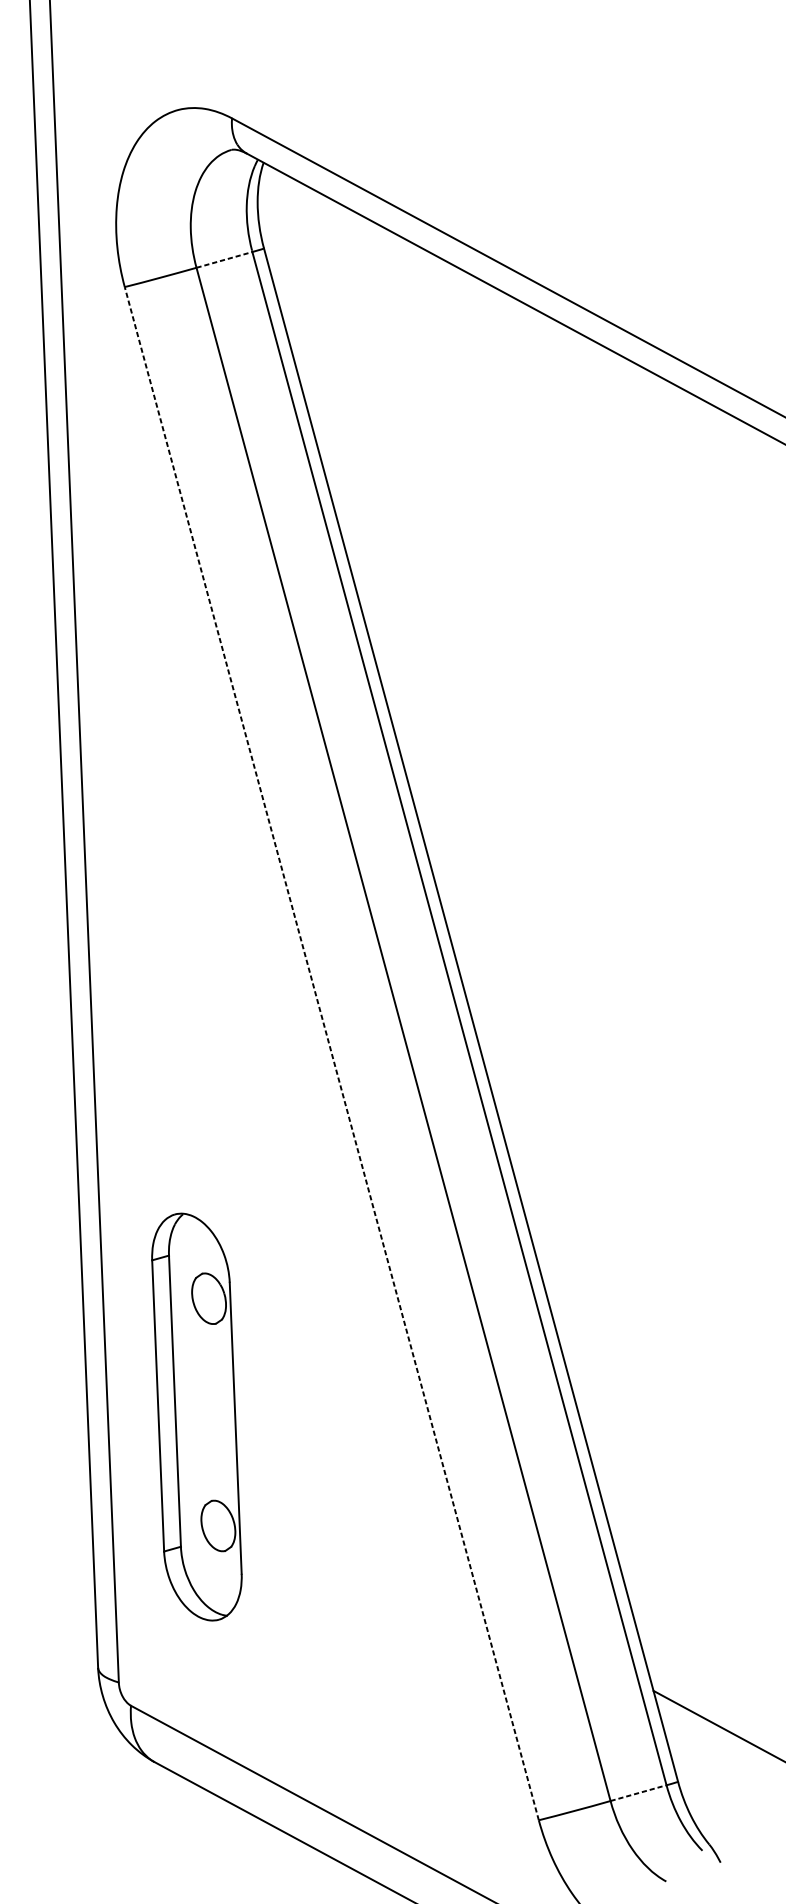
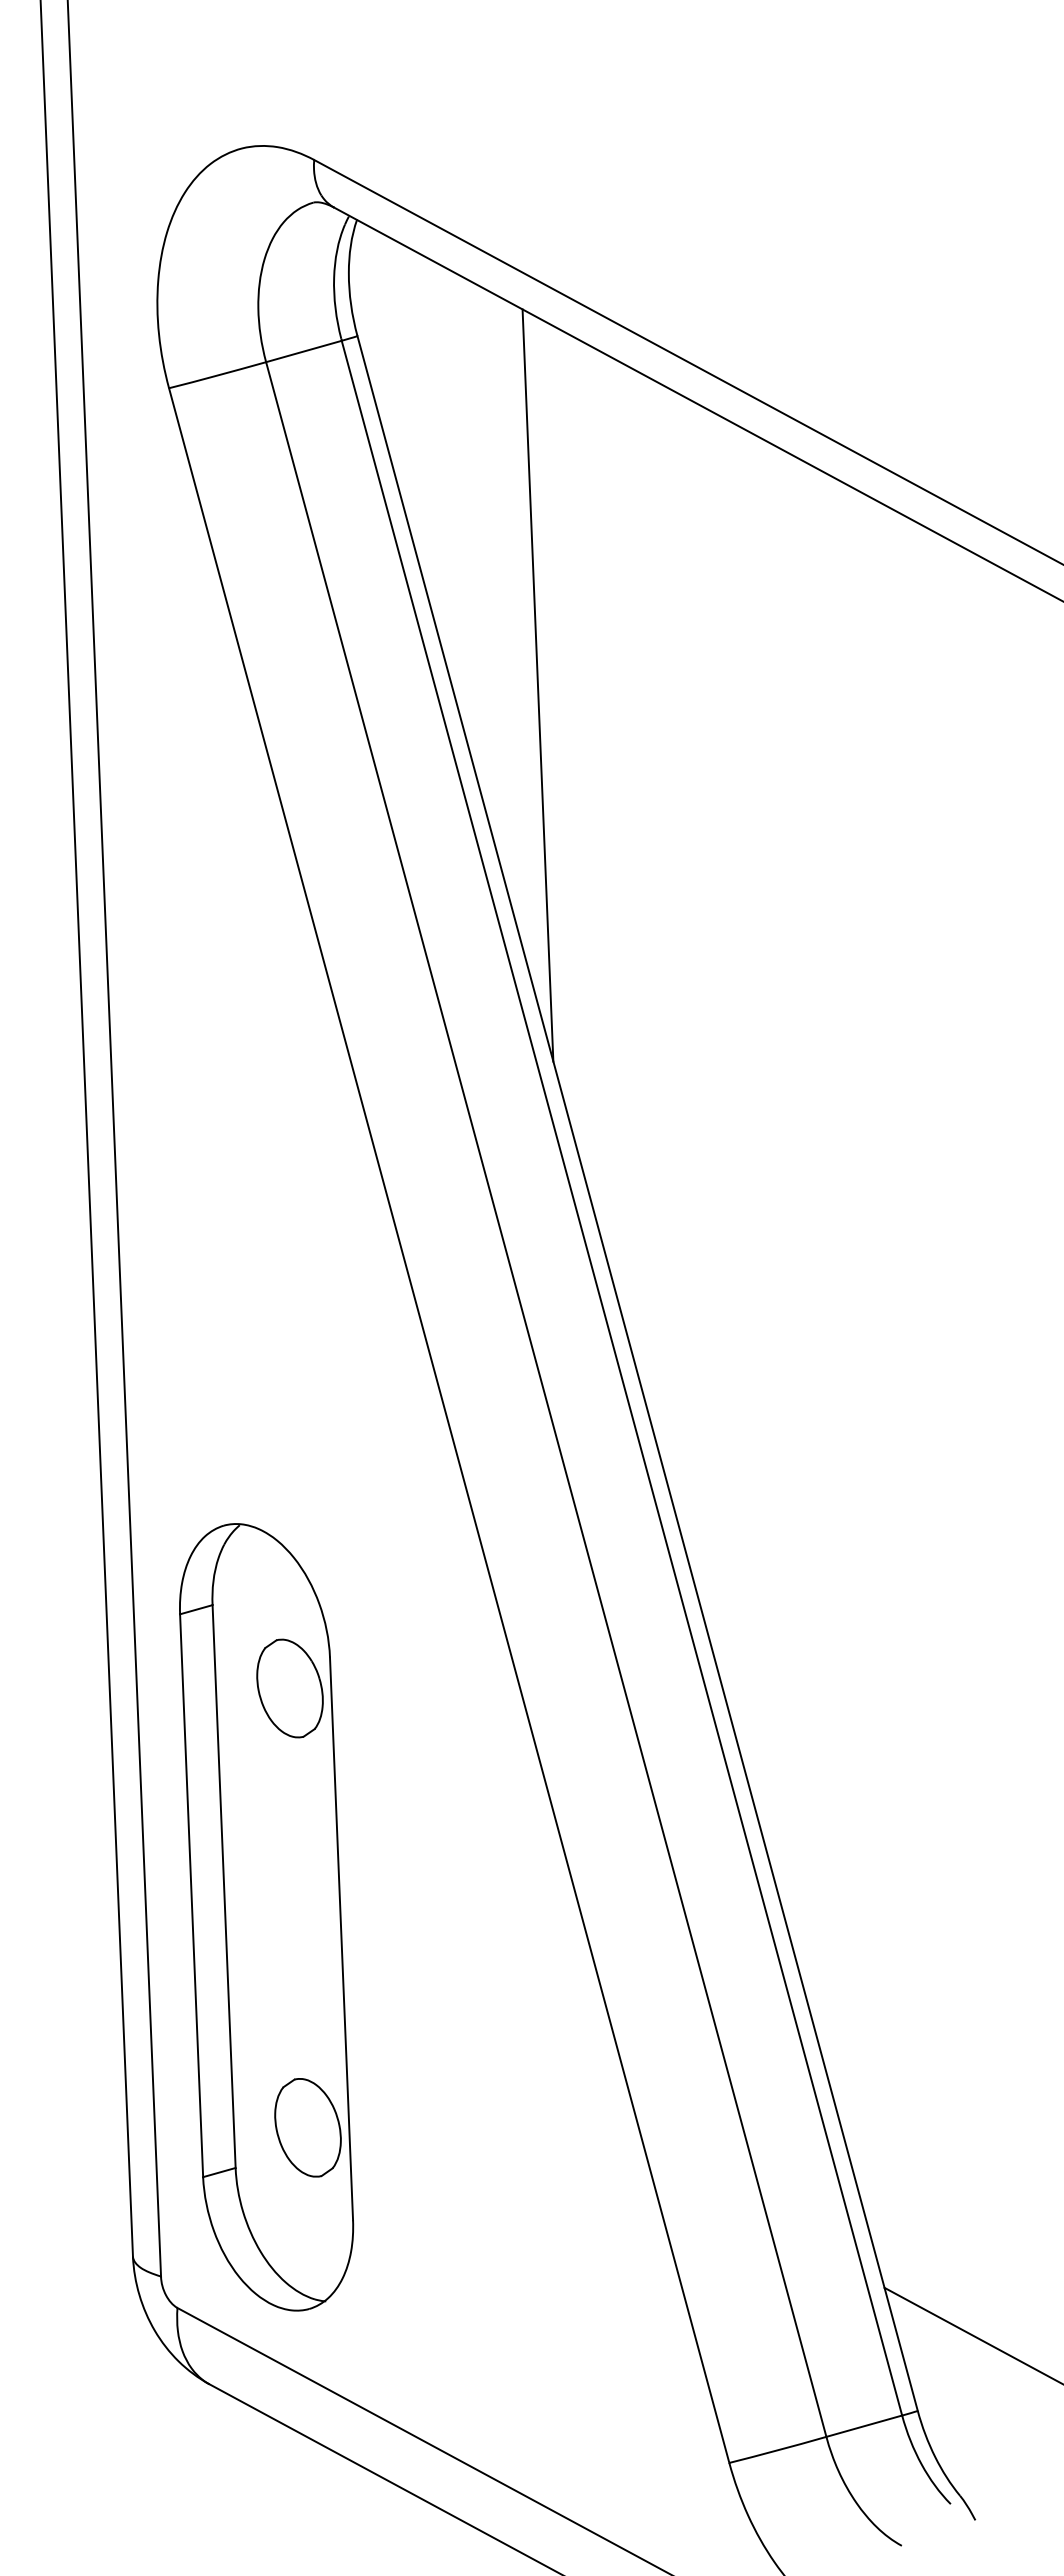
line: (224, 259) -> (304, 351), dashed -> solid
line: (397, 506) -> (537, 685), added
line: (332, 1053) -> (449, 1425), dashed -> solid
part: (196, 1417) -> (266, 1917), size x1.43
line: (638, 1793) -> (864, 2426), dashed -> solid

